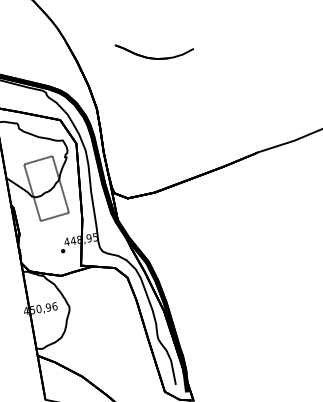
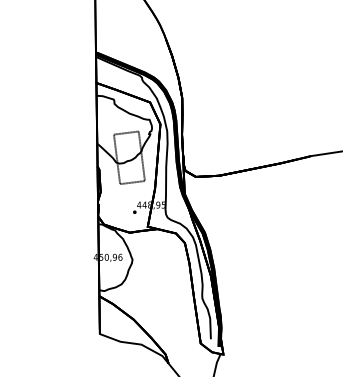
part: (153, 57) -> (236, 62), removed

